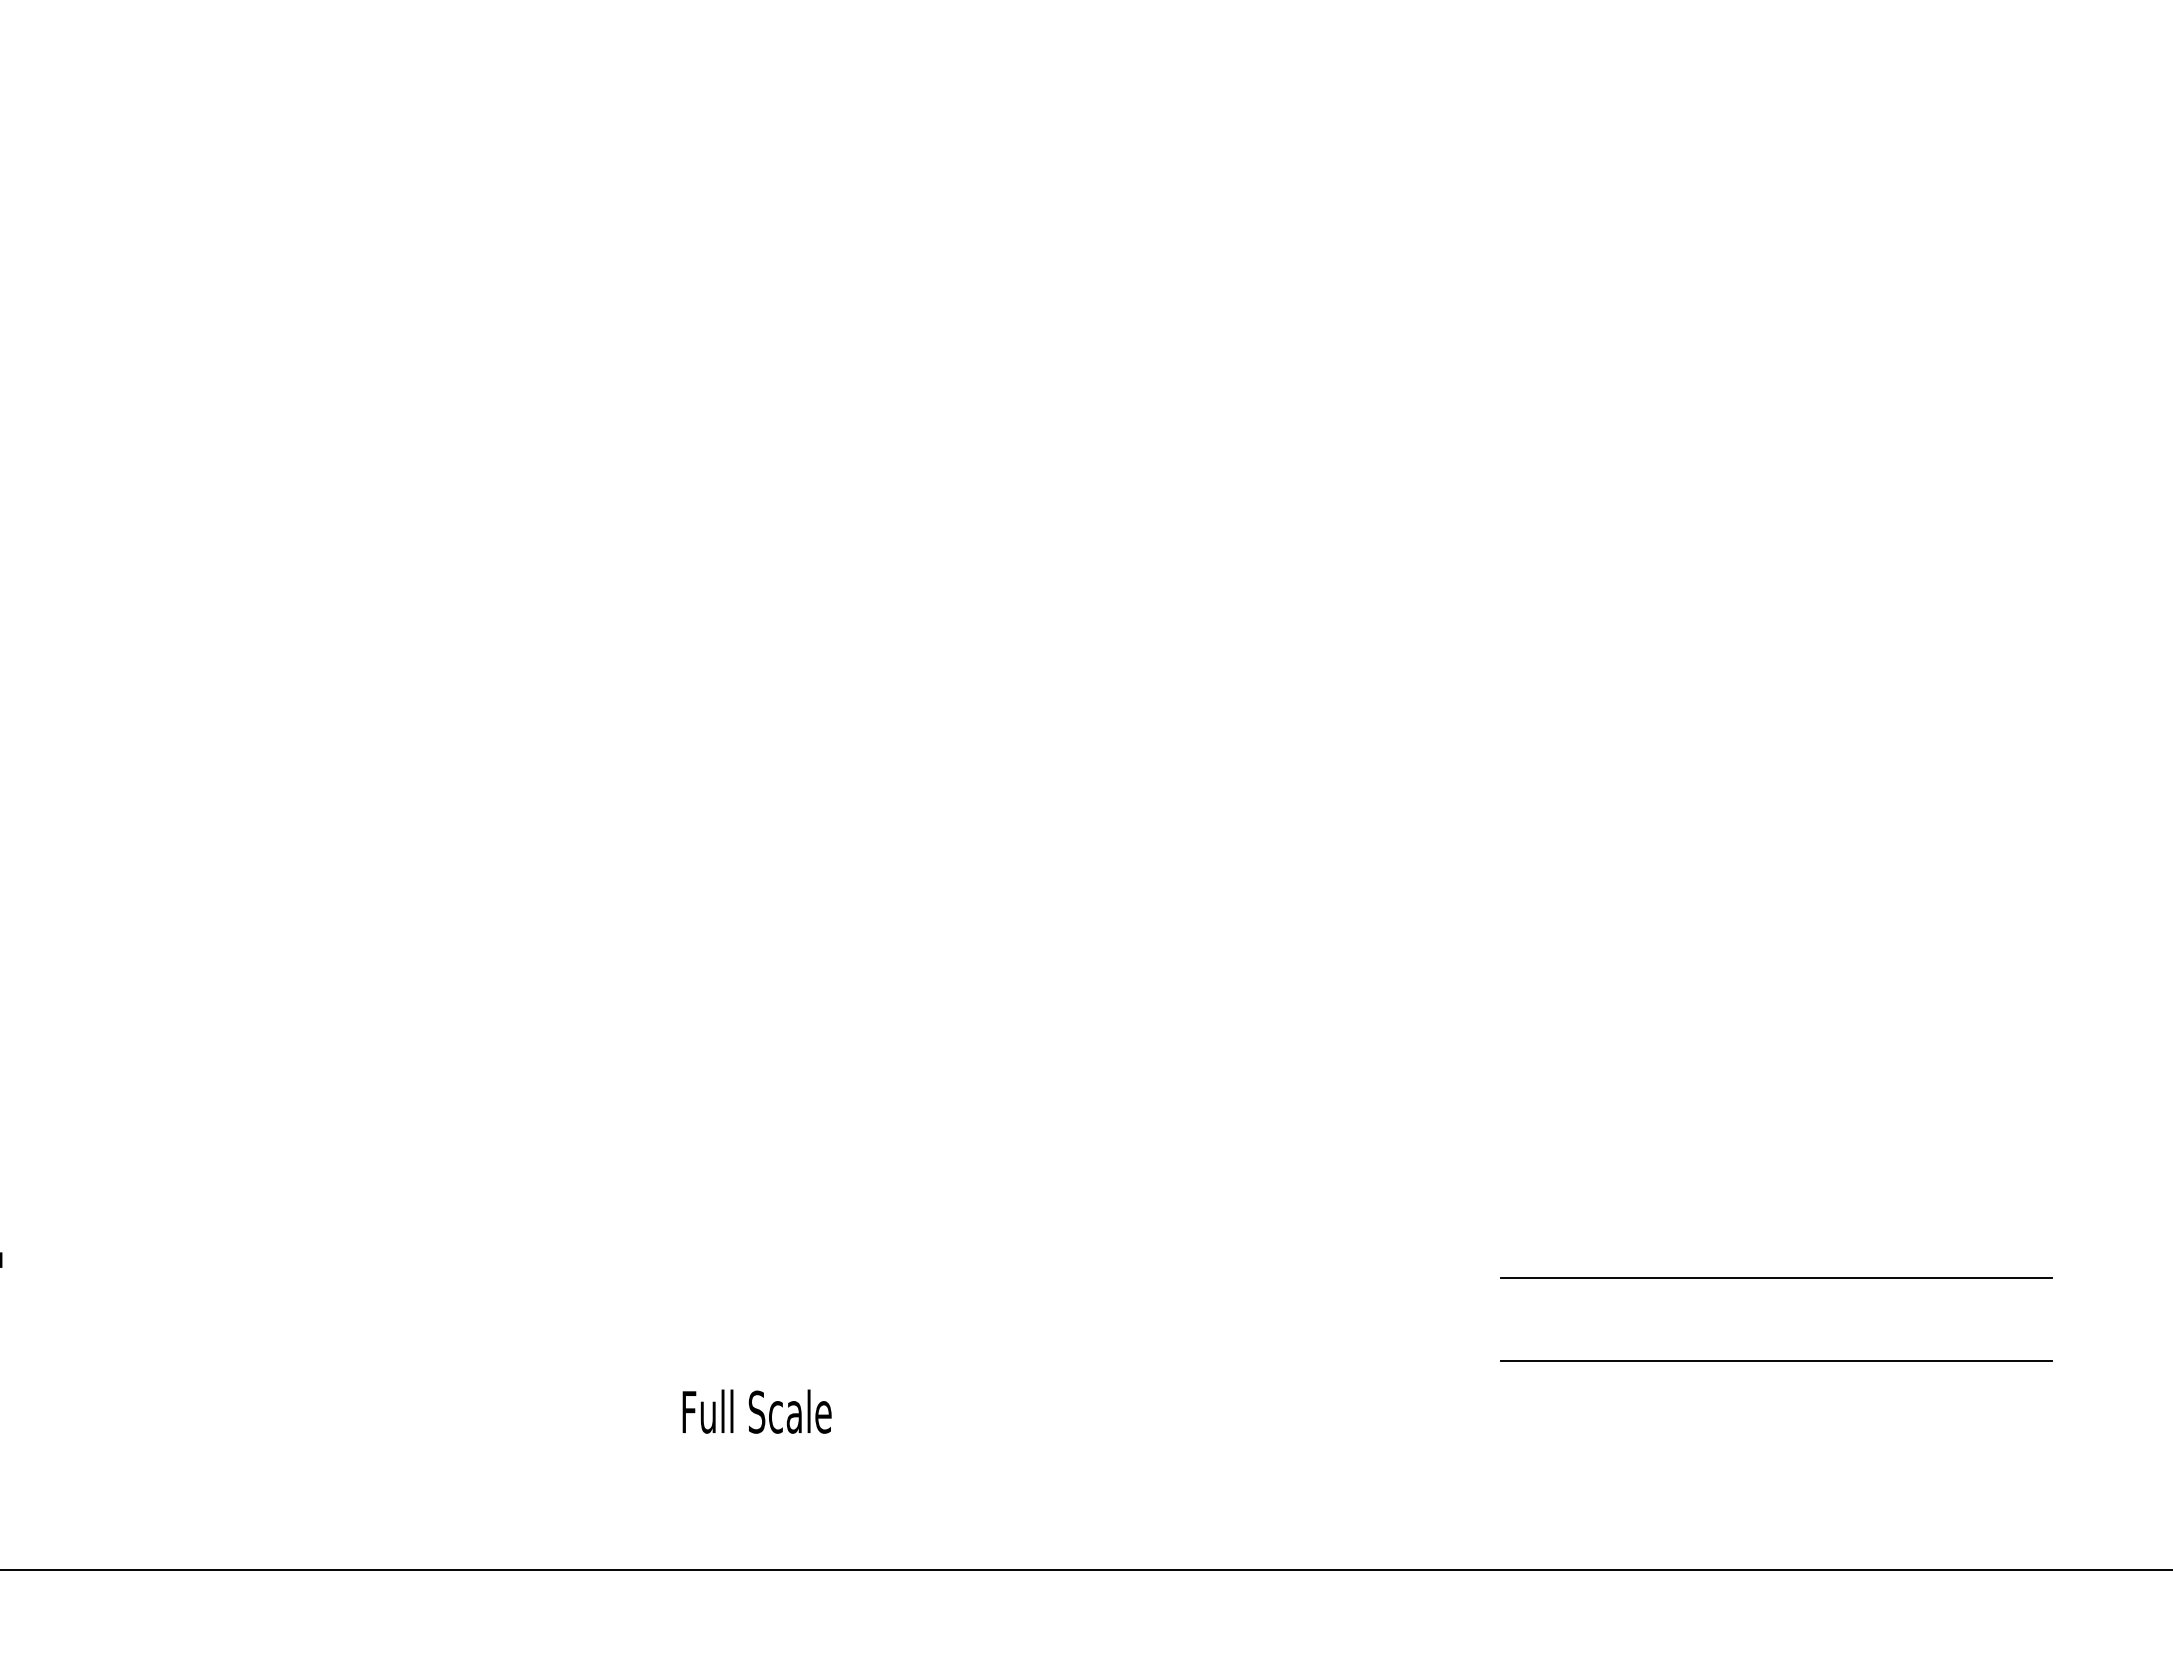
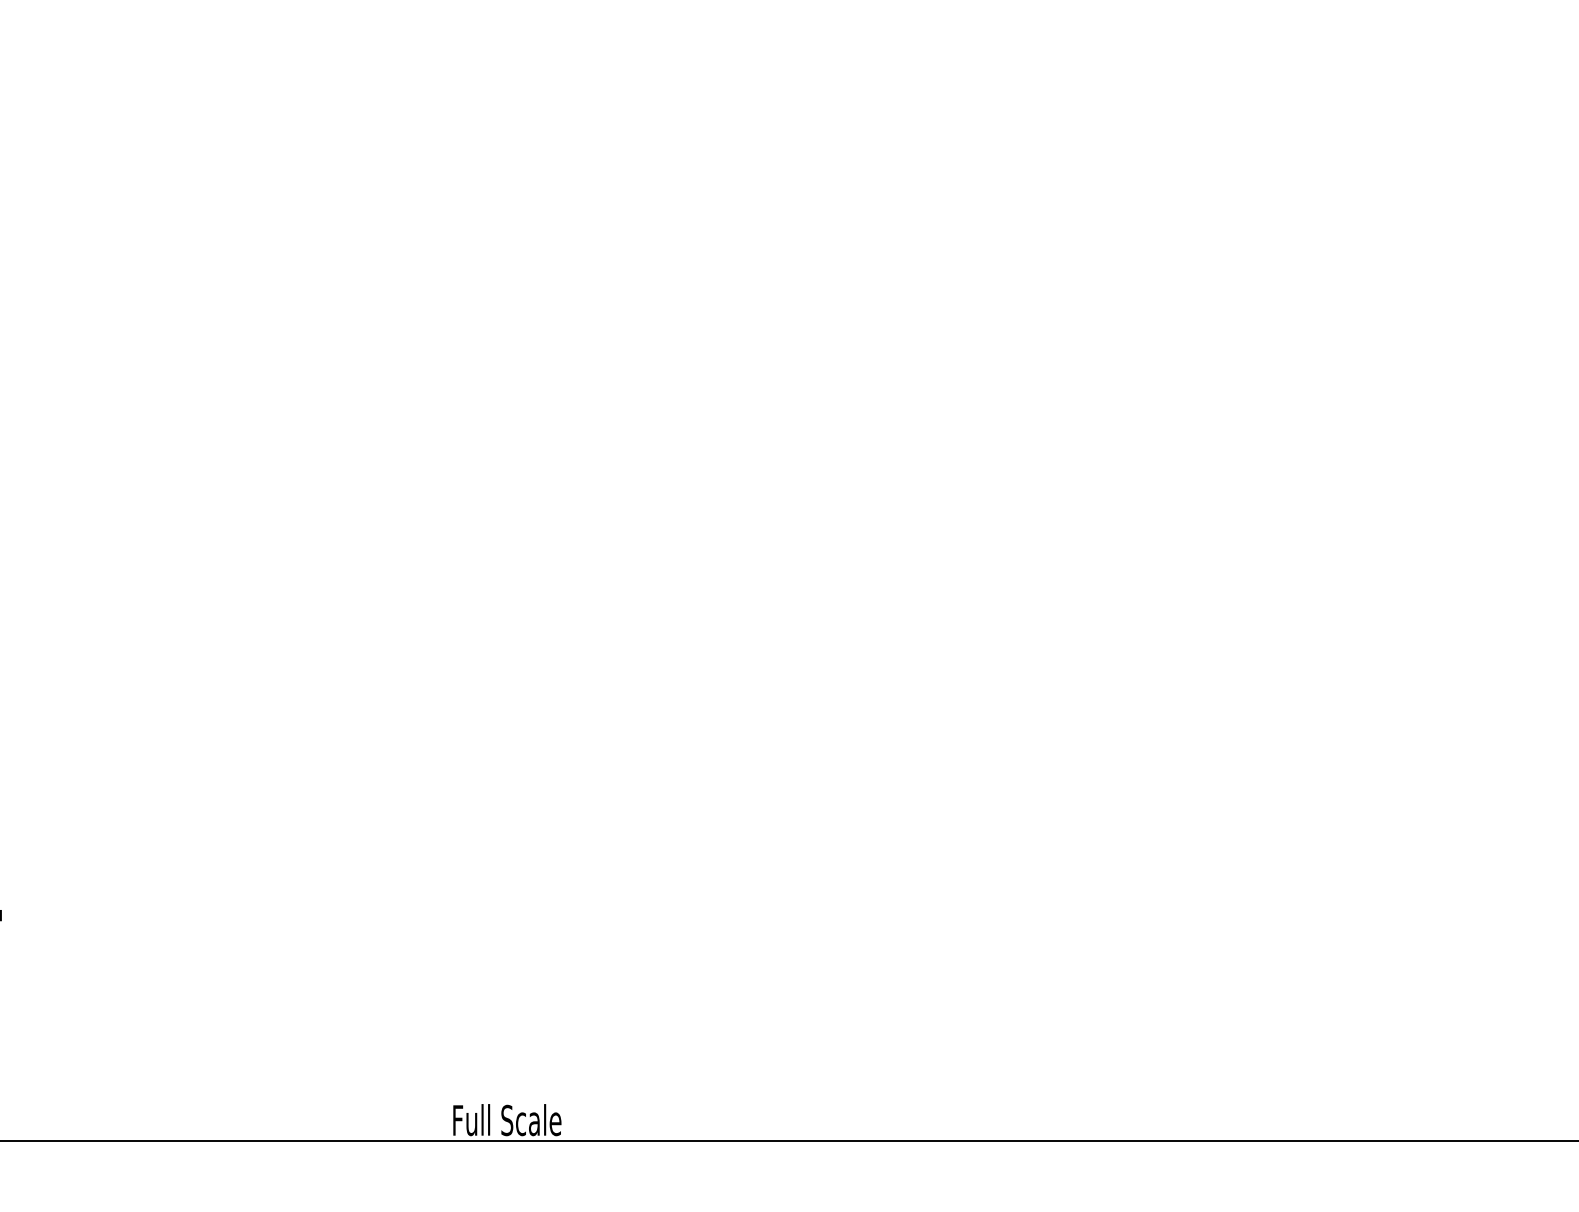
line: (1775, 1277) -> (1290, 928), removed
line: (1775, 1361) -> (1290, 989), removed
text: (756, 1411) -> (506, 1119), moved

